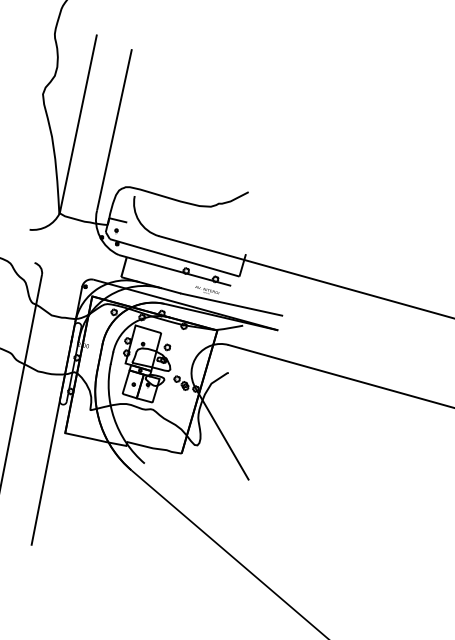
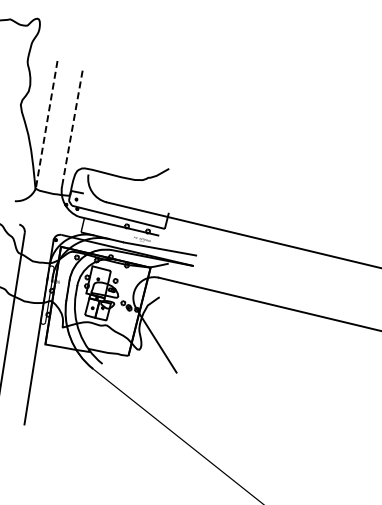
line: (78, 123) -> (46, 124), solid -> dashed
line: (114, 130) -> (72, 128), solid -> dashed

